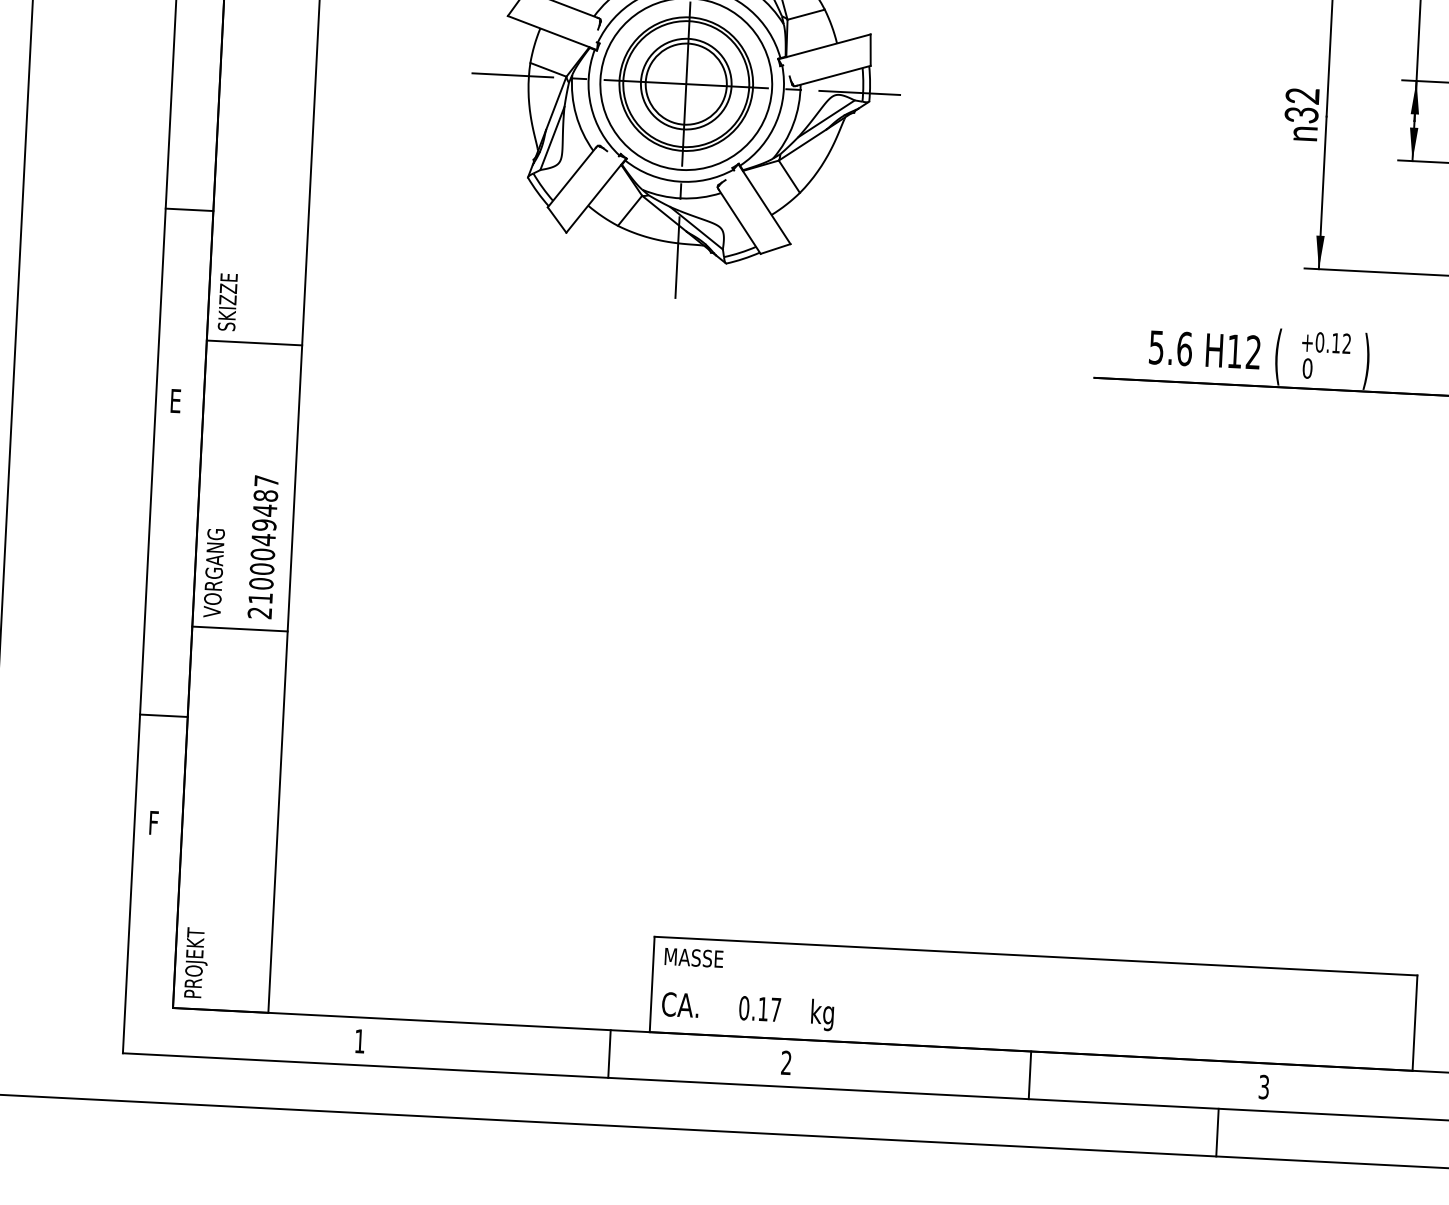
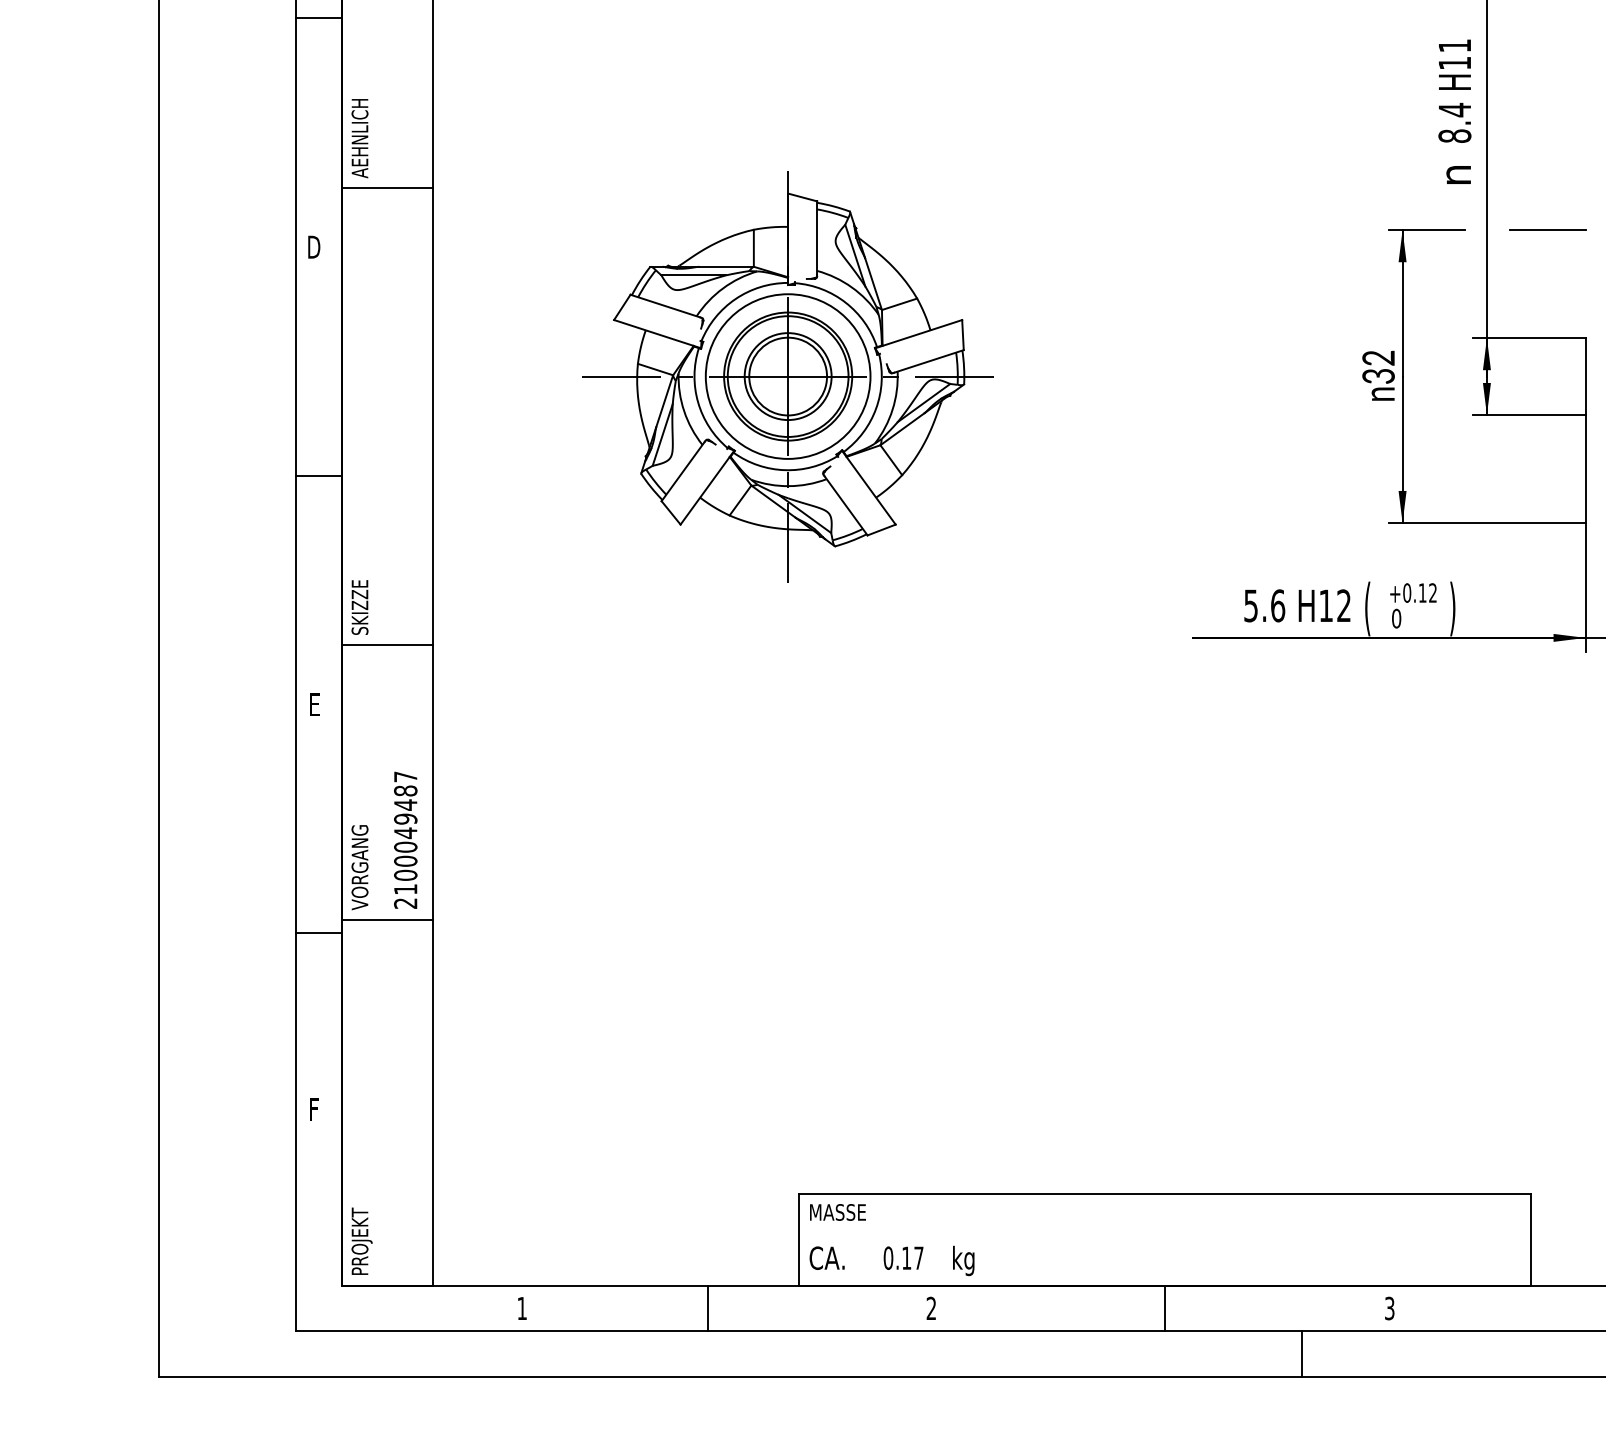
line: (189, 209) -> (318, 475), moved
line: (163, 715) -> (318, 933), moved
line: (609, 1053) -> (707, 1308), moved
line: (1217, 1132) -> (1302, 1354), moved

